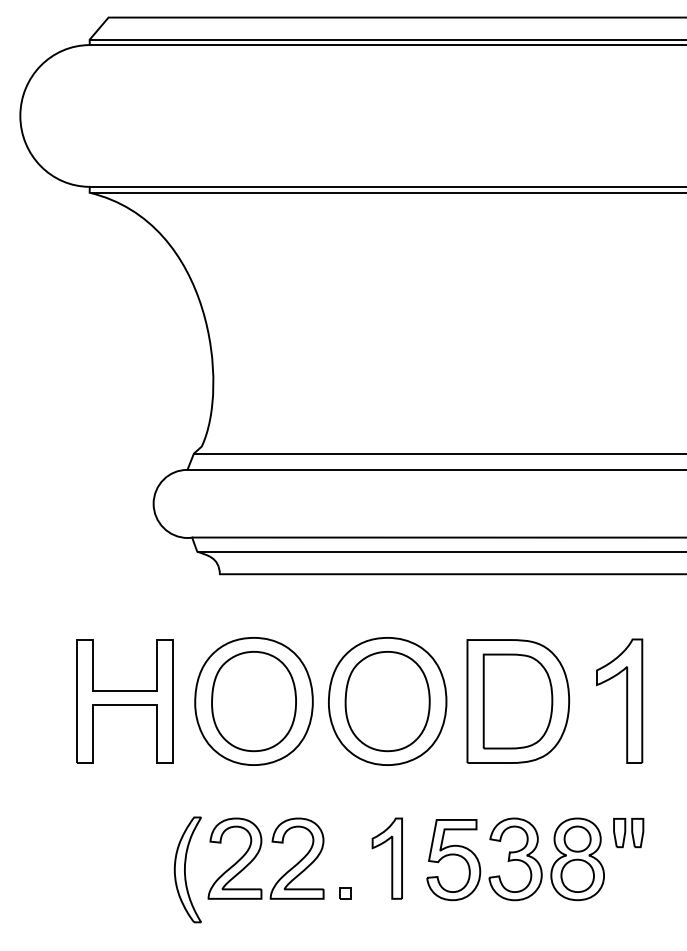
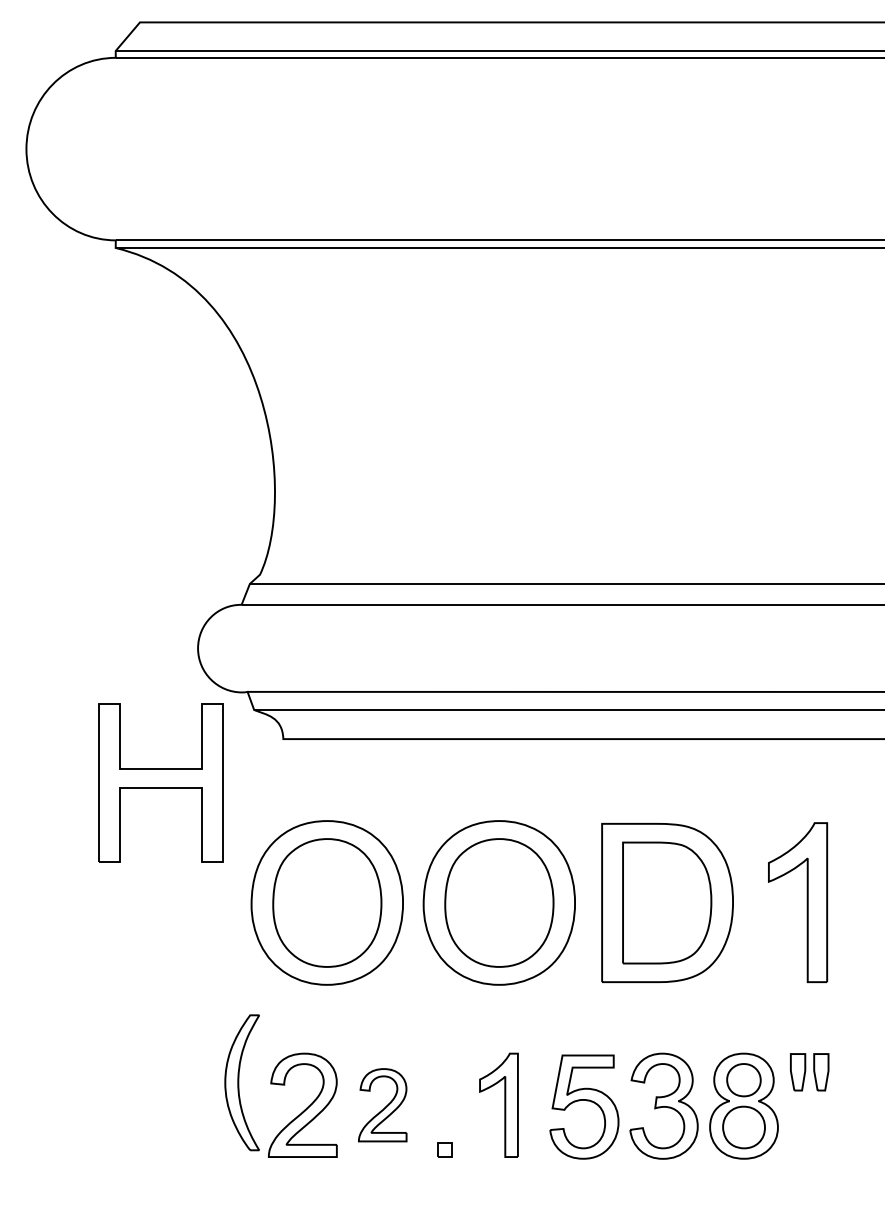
part: (124, 701) -> (160, 782), moved
part: (296, 858) -> (382, 1104), size x0.7
part: (187, 869) -> (241, 1082), moved

